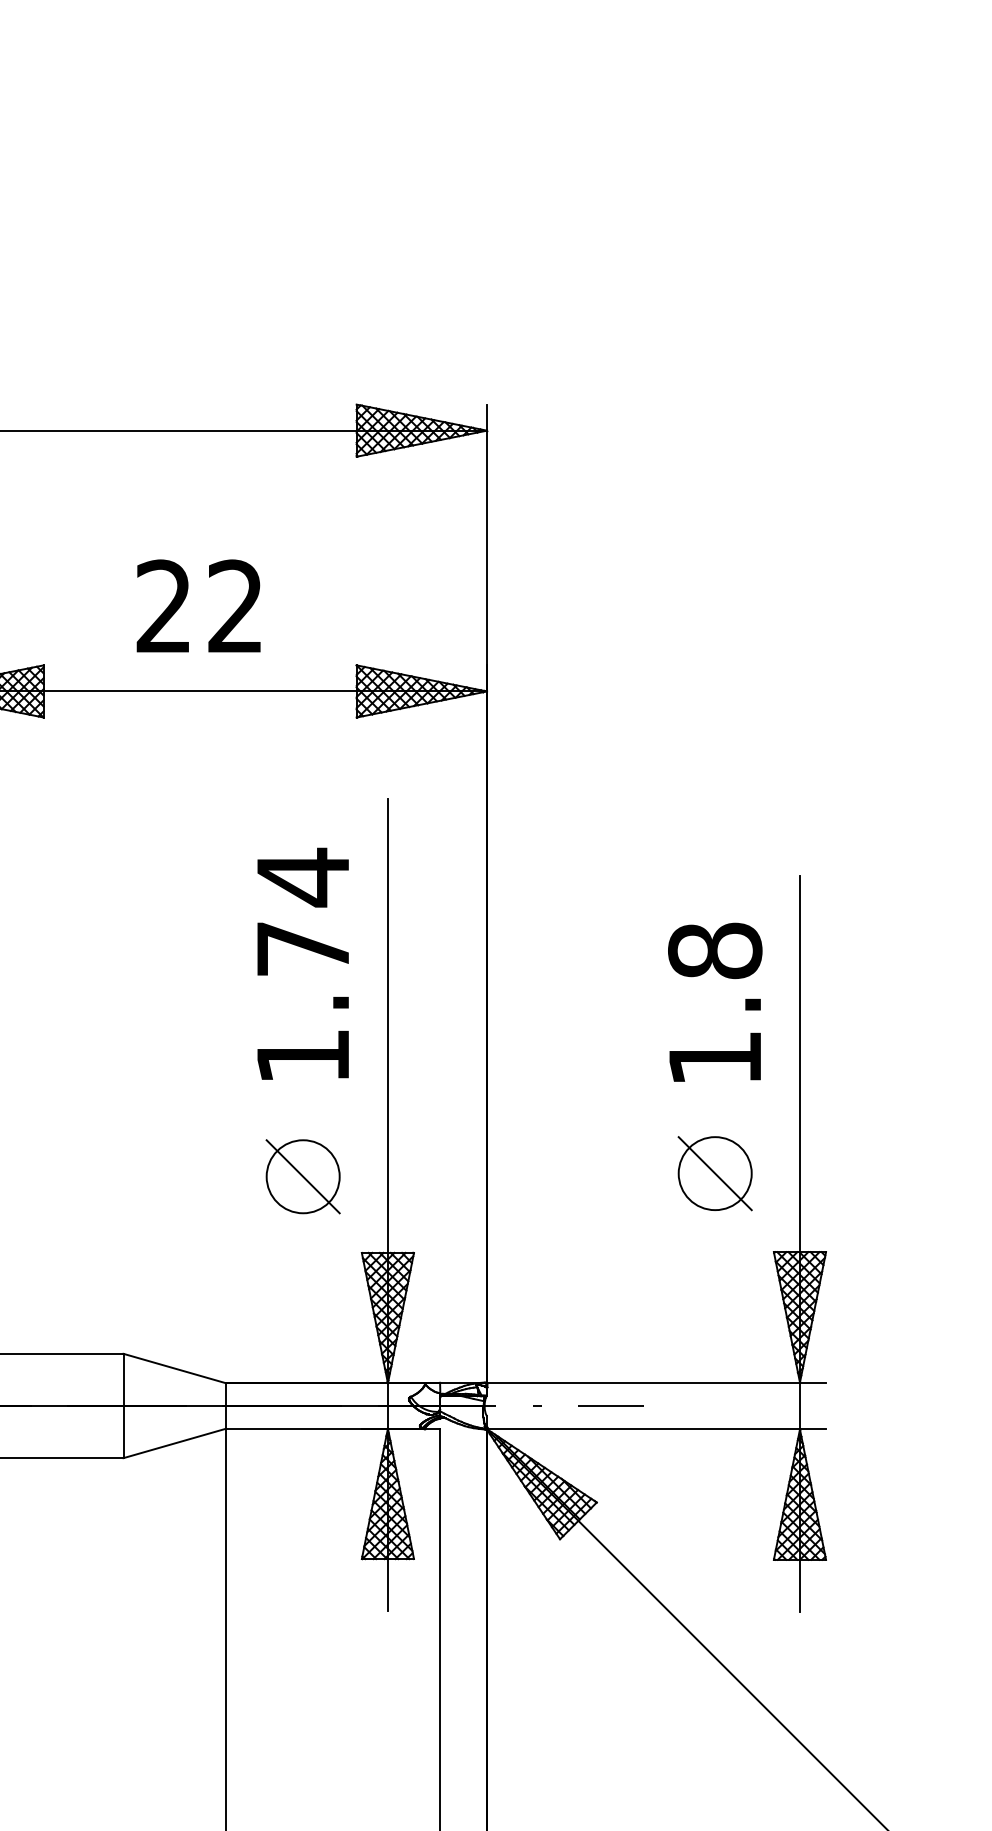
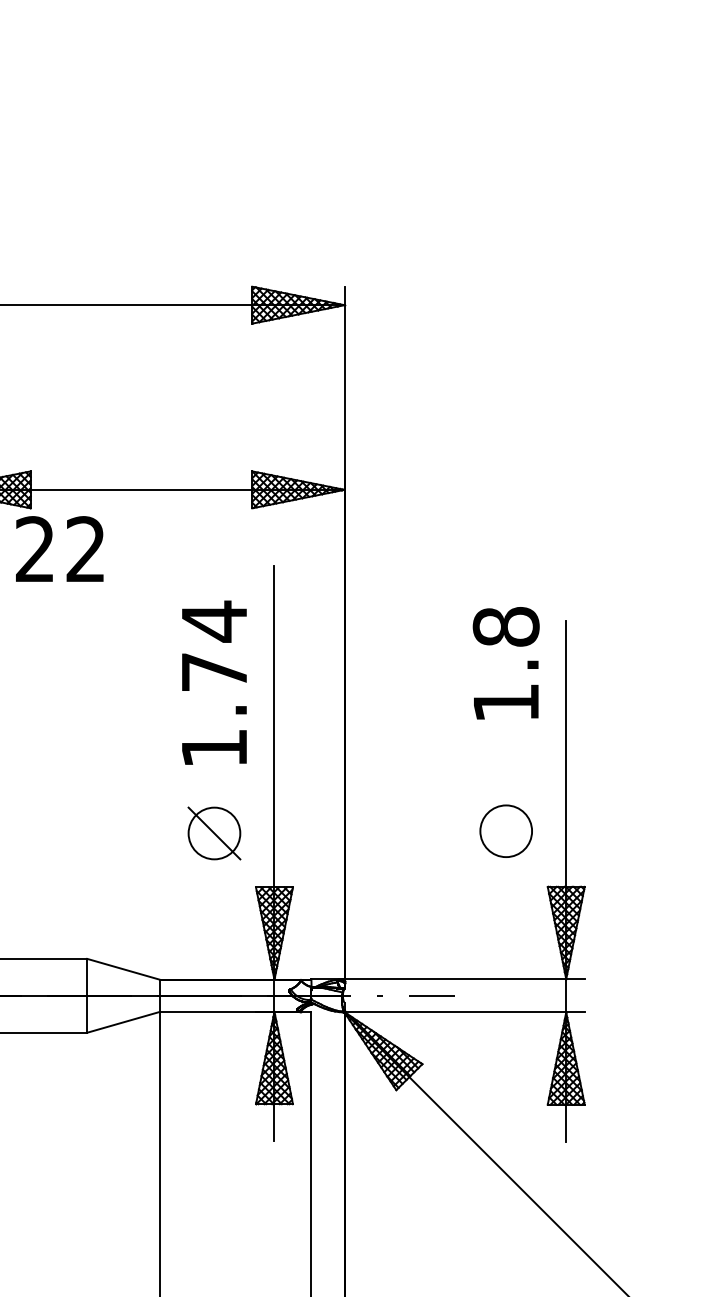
text: (198, 605) -> (59, 548), moved
text: (715, 1001) -> (506, 662), moved
line: (714, 1173) -> (505, 831), removed

